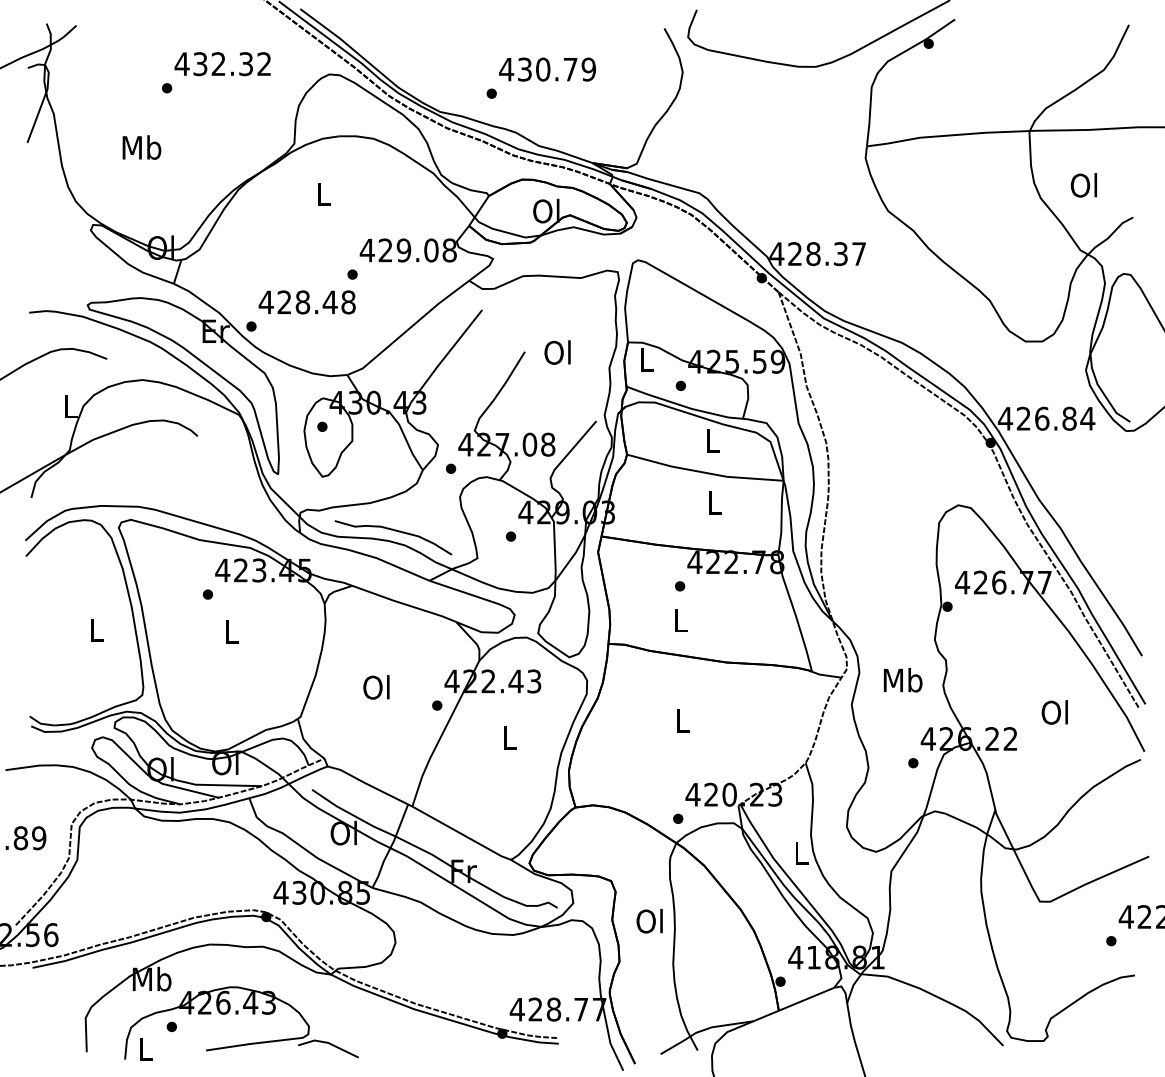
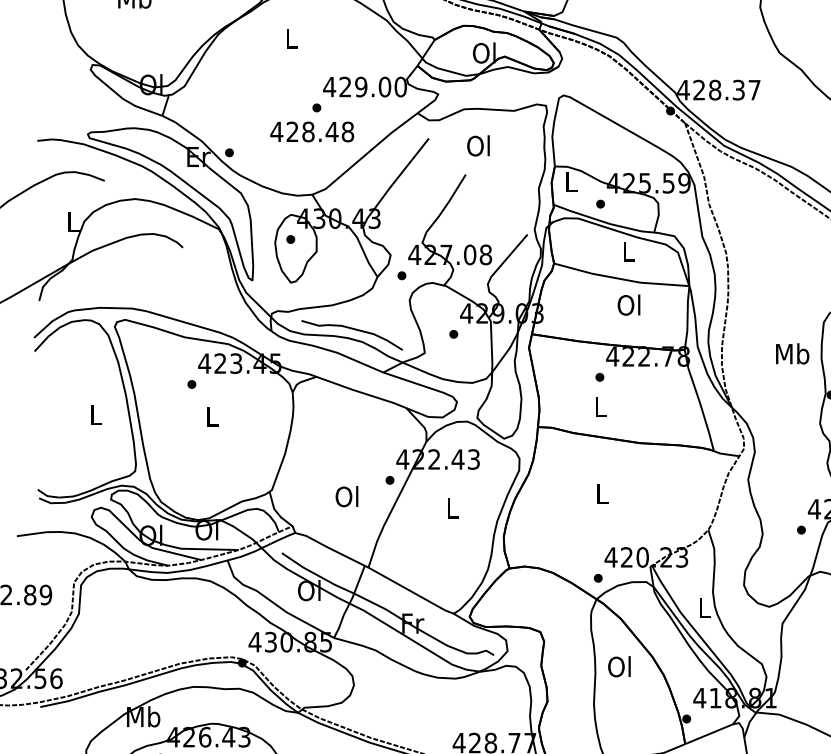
text: (449, 250) -> (400, 87), 429.08 -> 429.00
text: (306, 302) -> (311, 132), moved
text: (557, 352) -> (478, 145), moved
text: (713, 502) -> (628, 304), L -> Ol
text: (903, 680) -> (792, 354), moved
text: (376, 687) -> (347, 496), moved
text: (649, 921) -> (619, 666), moved

